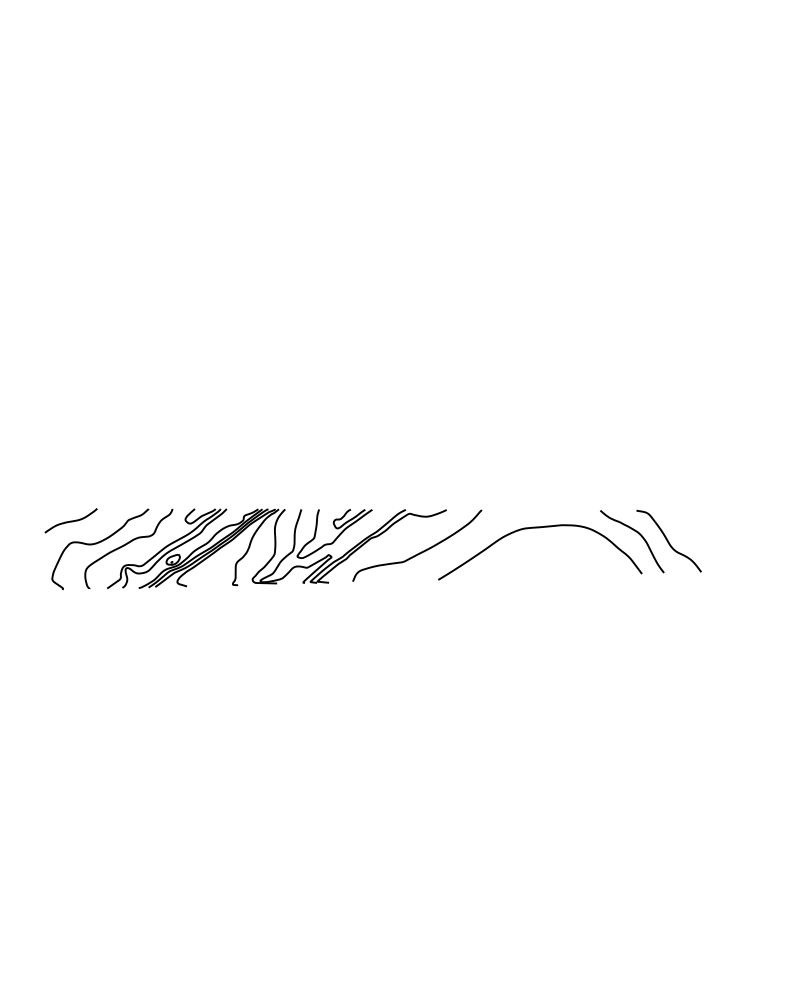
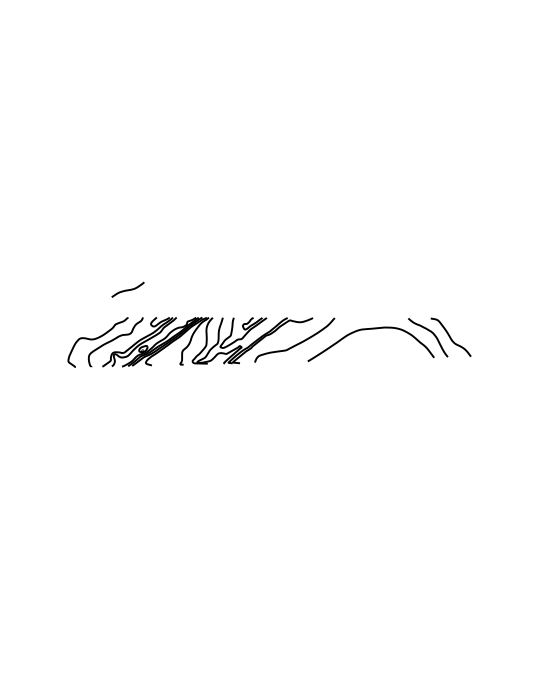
curve: (70, 520) -> (127, 289), moved

